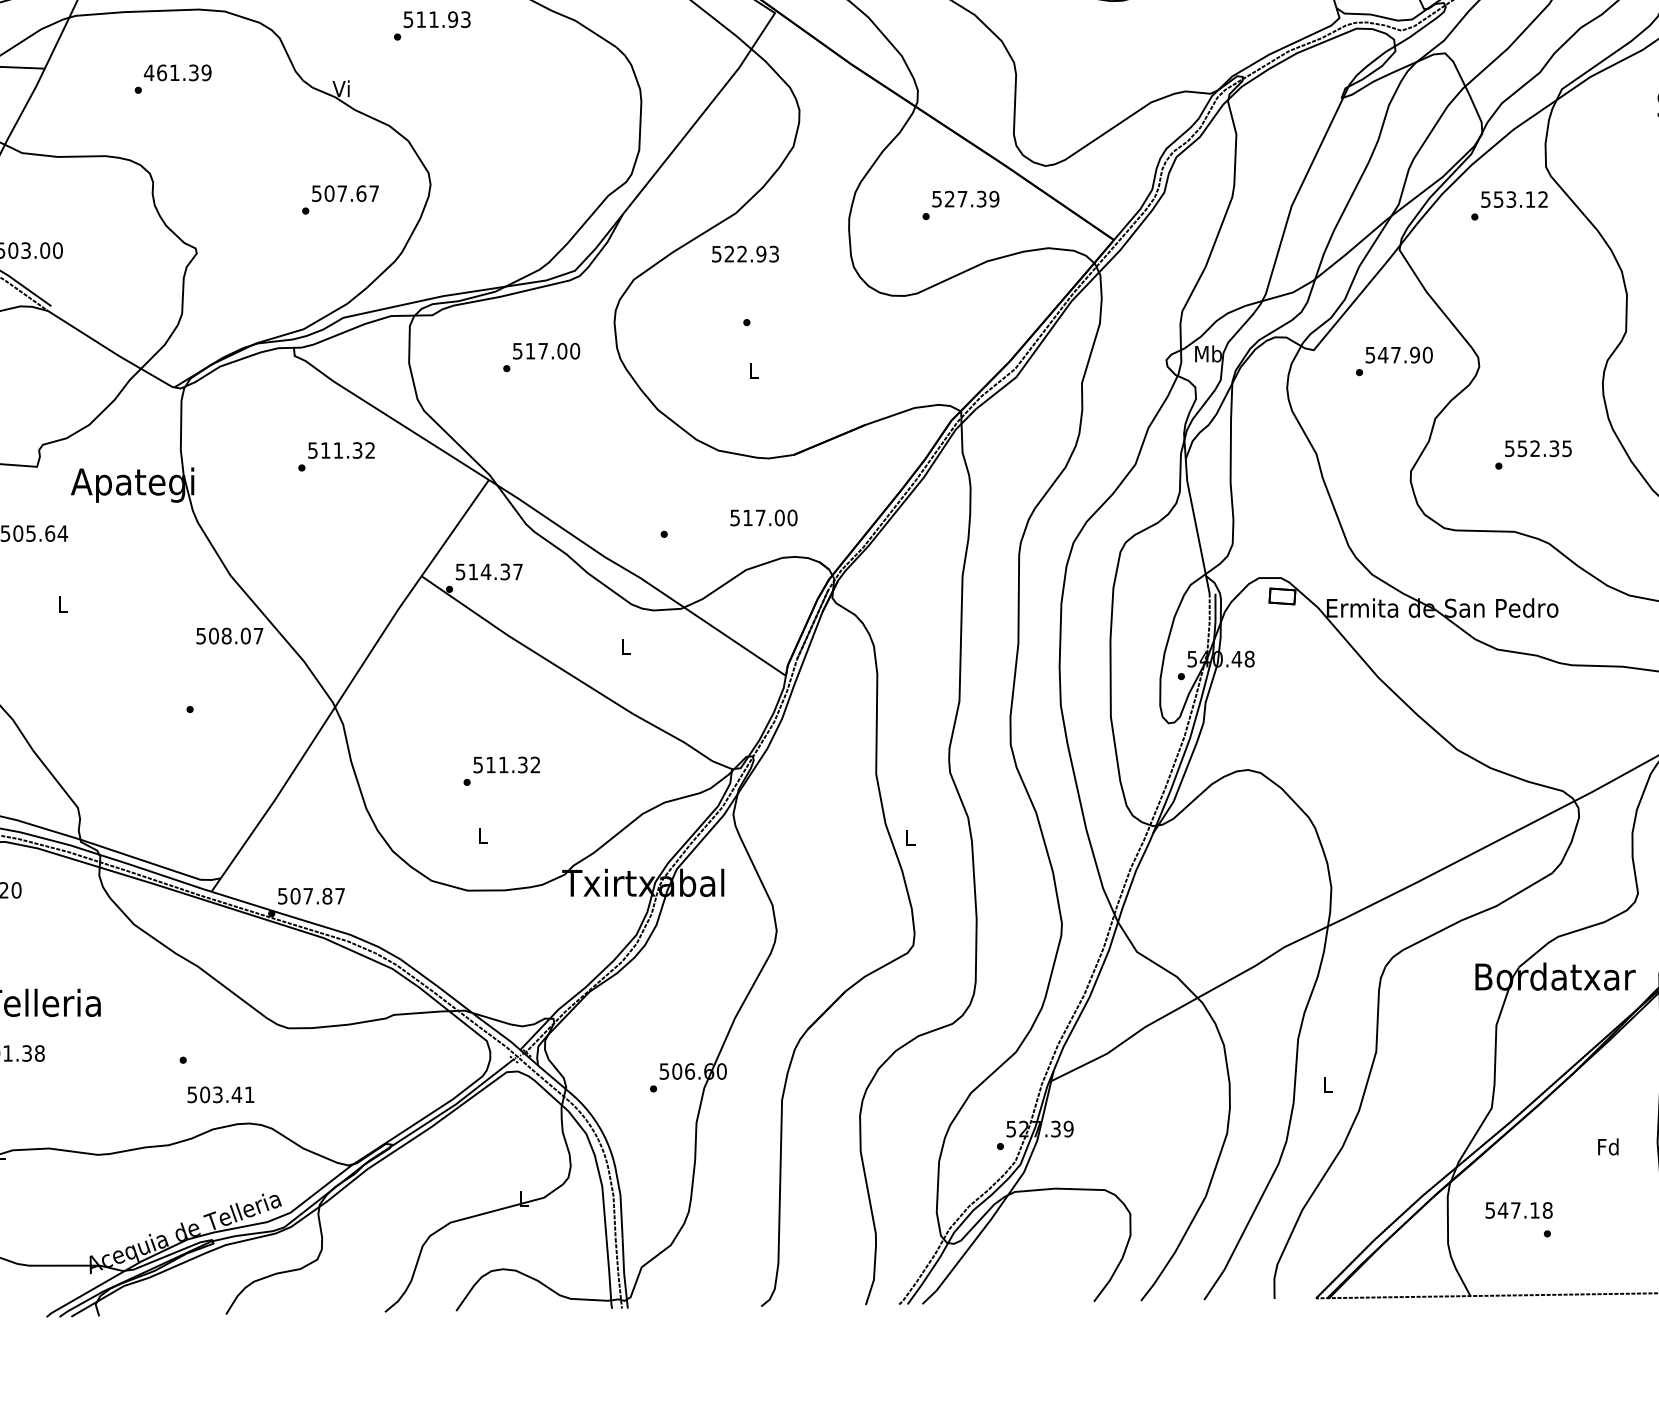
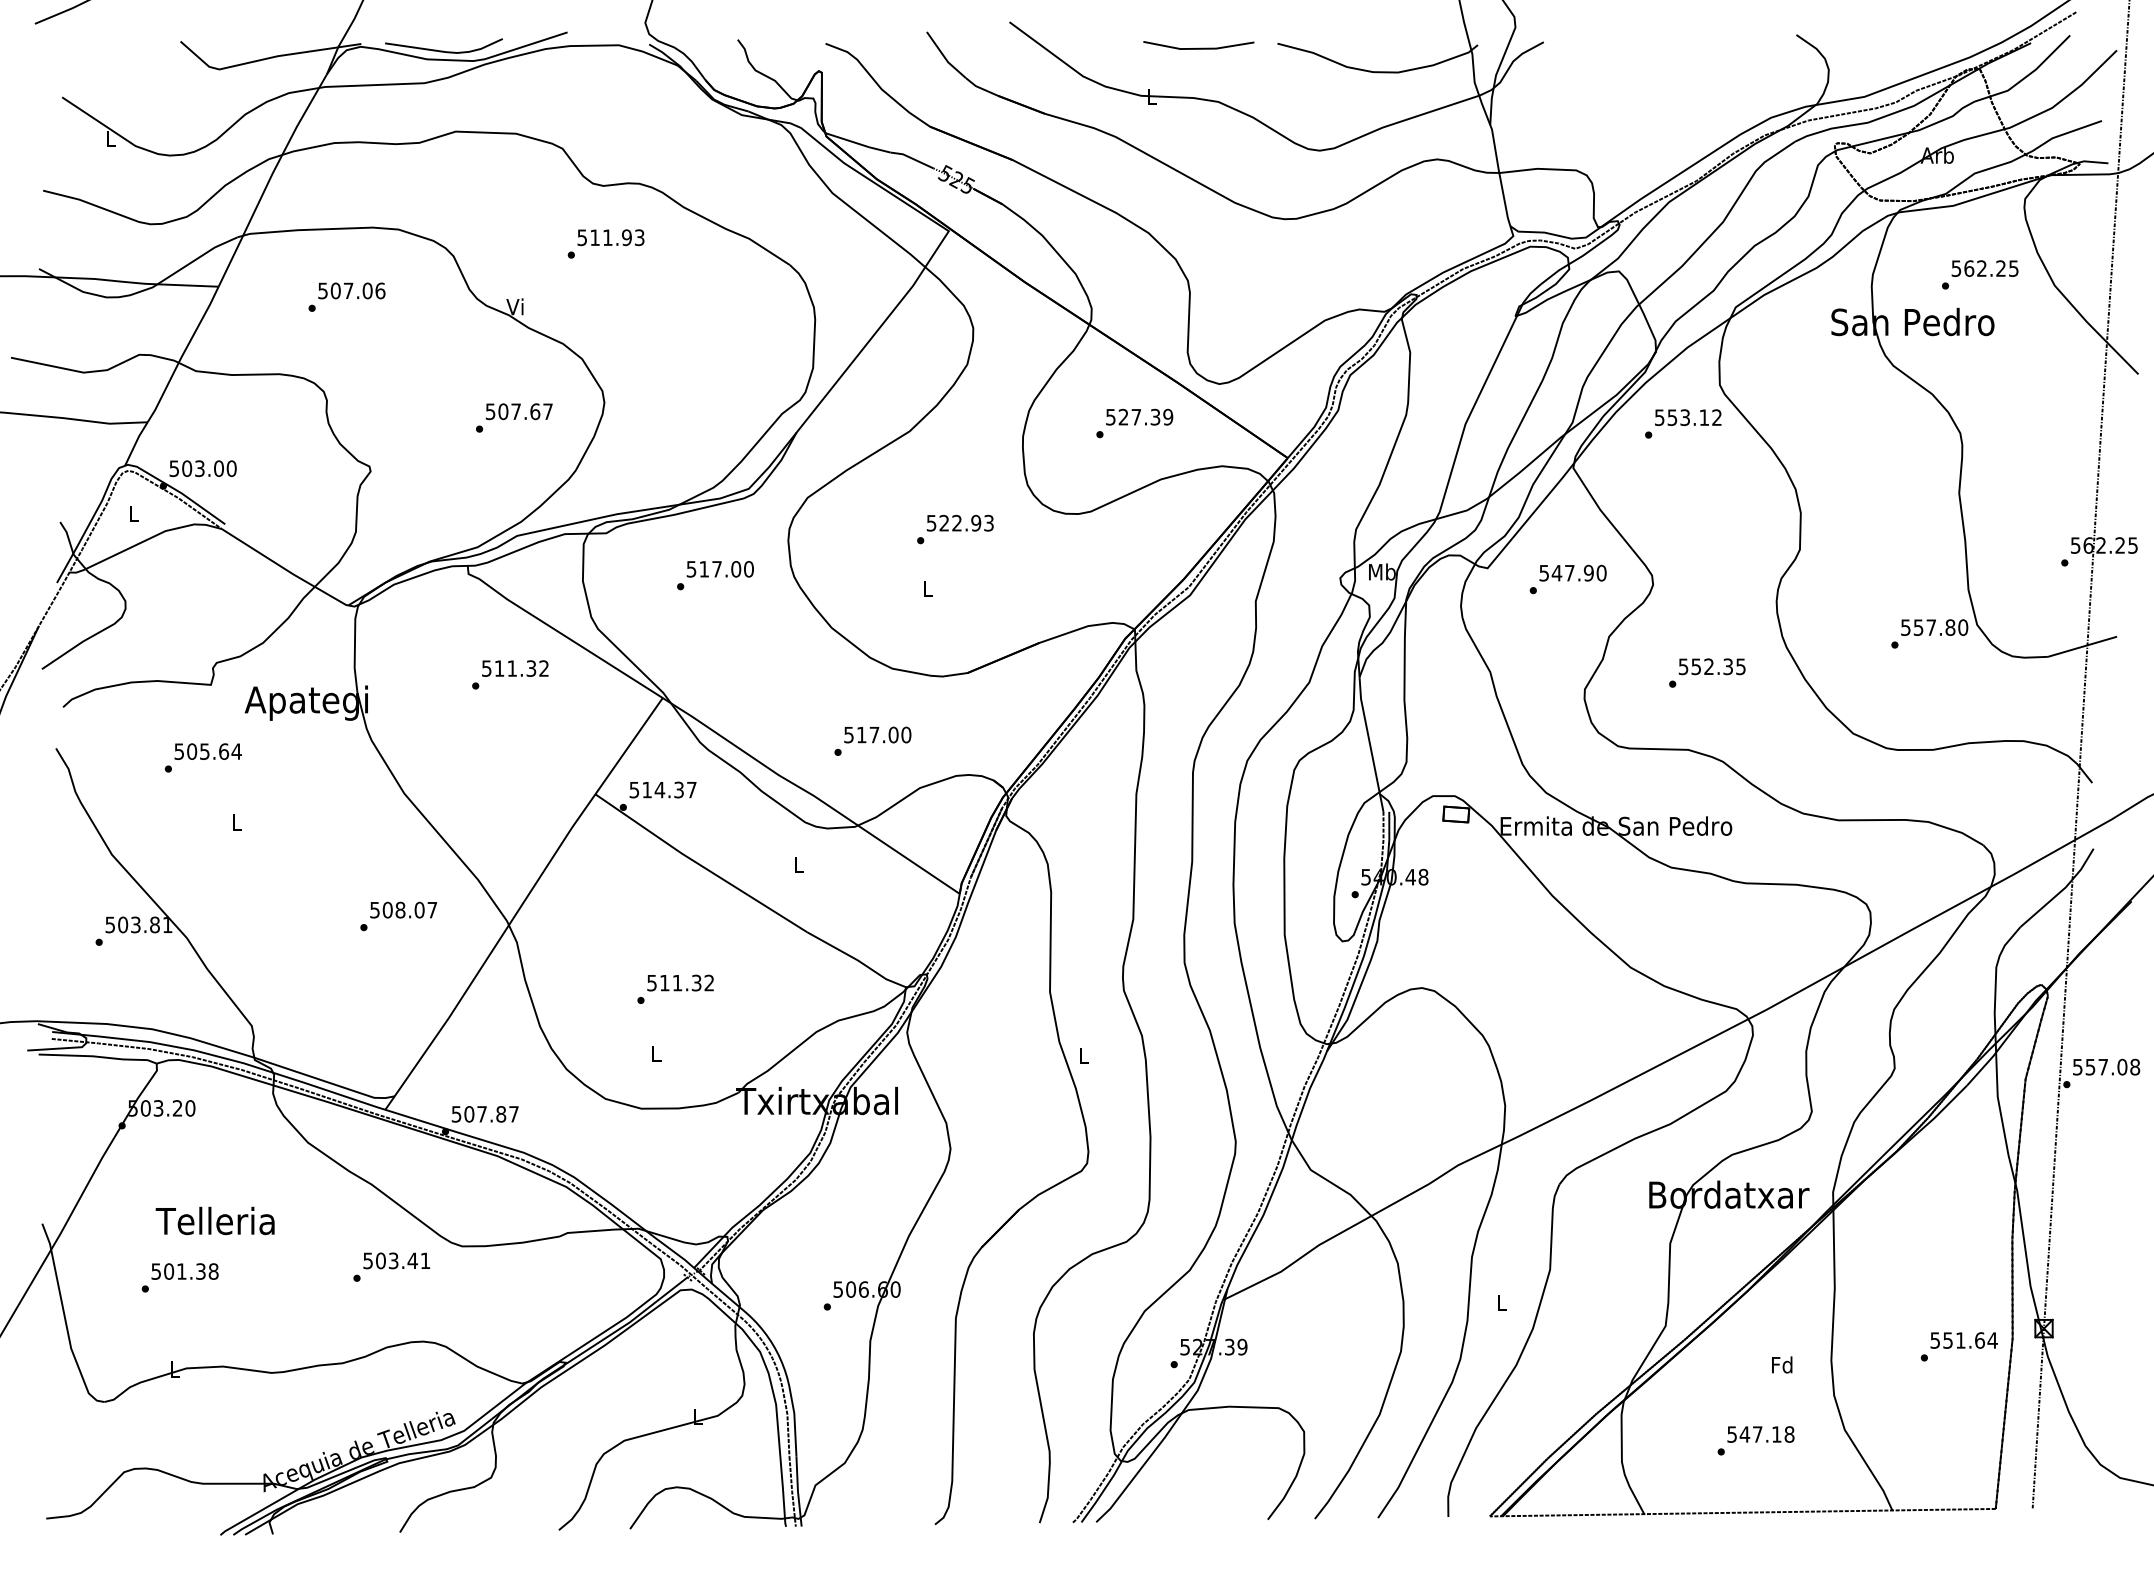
text: (177, 72) -> (351, 290), 461.39 -> 507.06
text: (744, 253) -> (959, 522), moved
text: (763, 517) -> (877, 734), moved
text: (229, 635) -> (403, 909), moved
text: (220, 1094) -> (396, 1260), moved
text: (1518, 1210) -> (1760, 1434), moved

